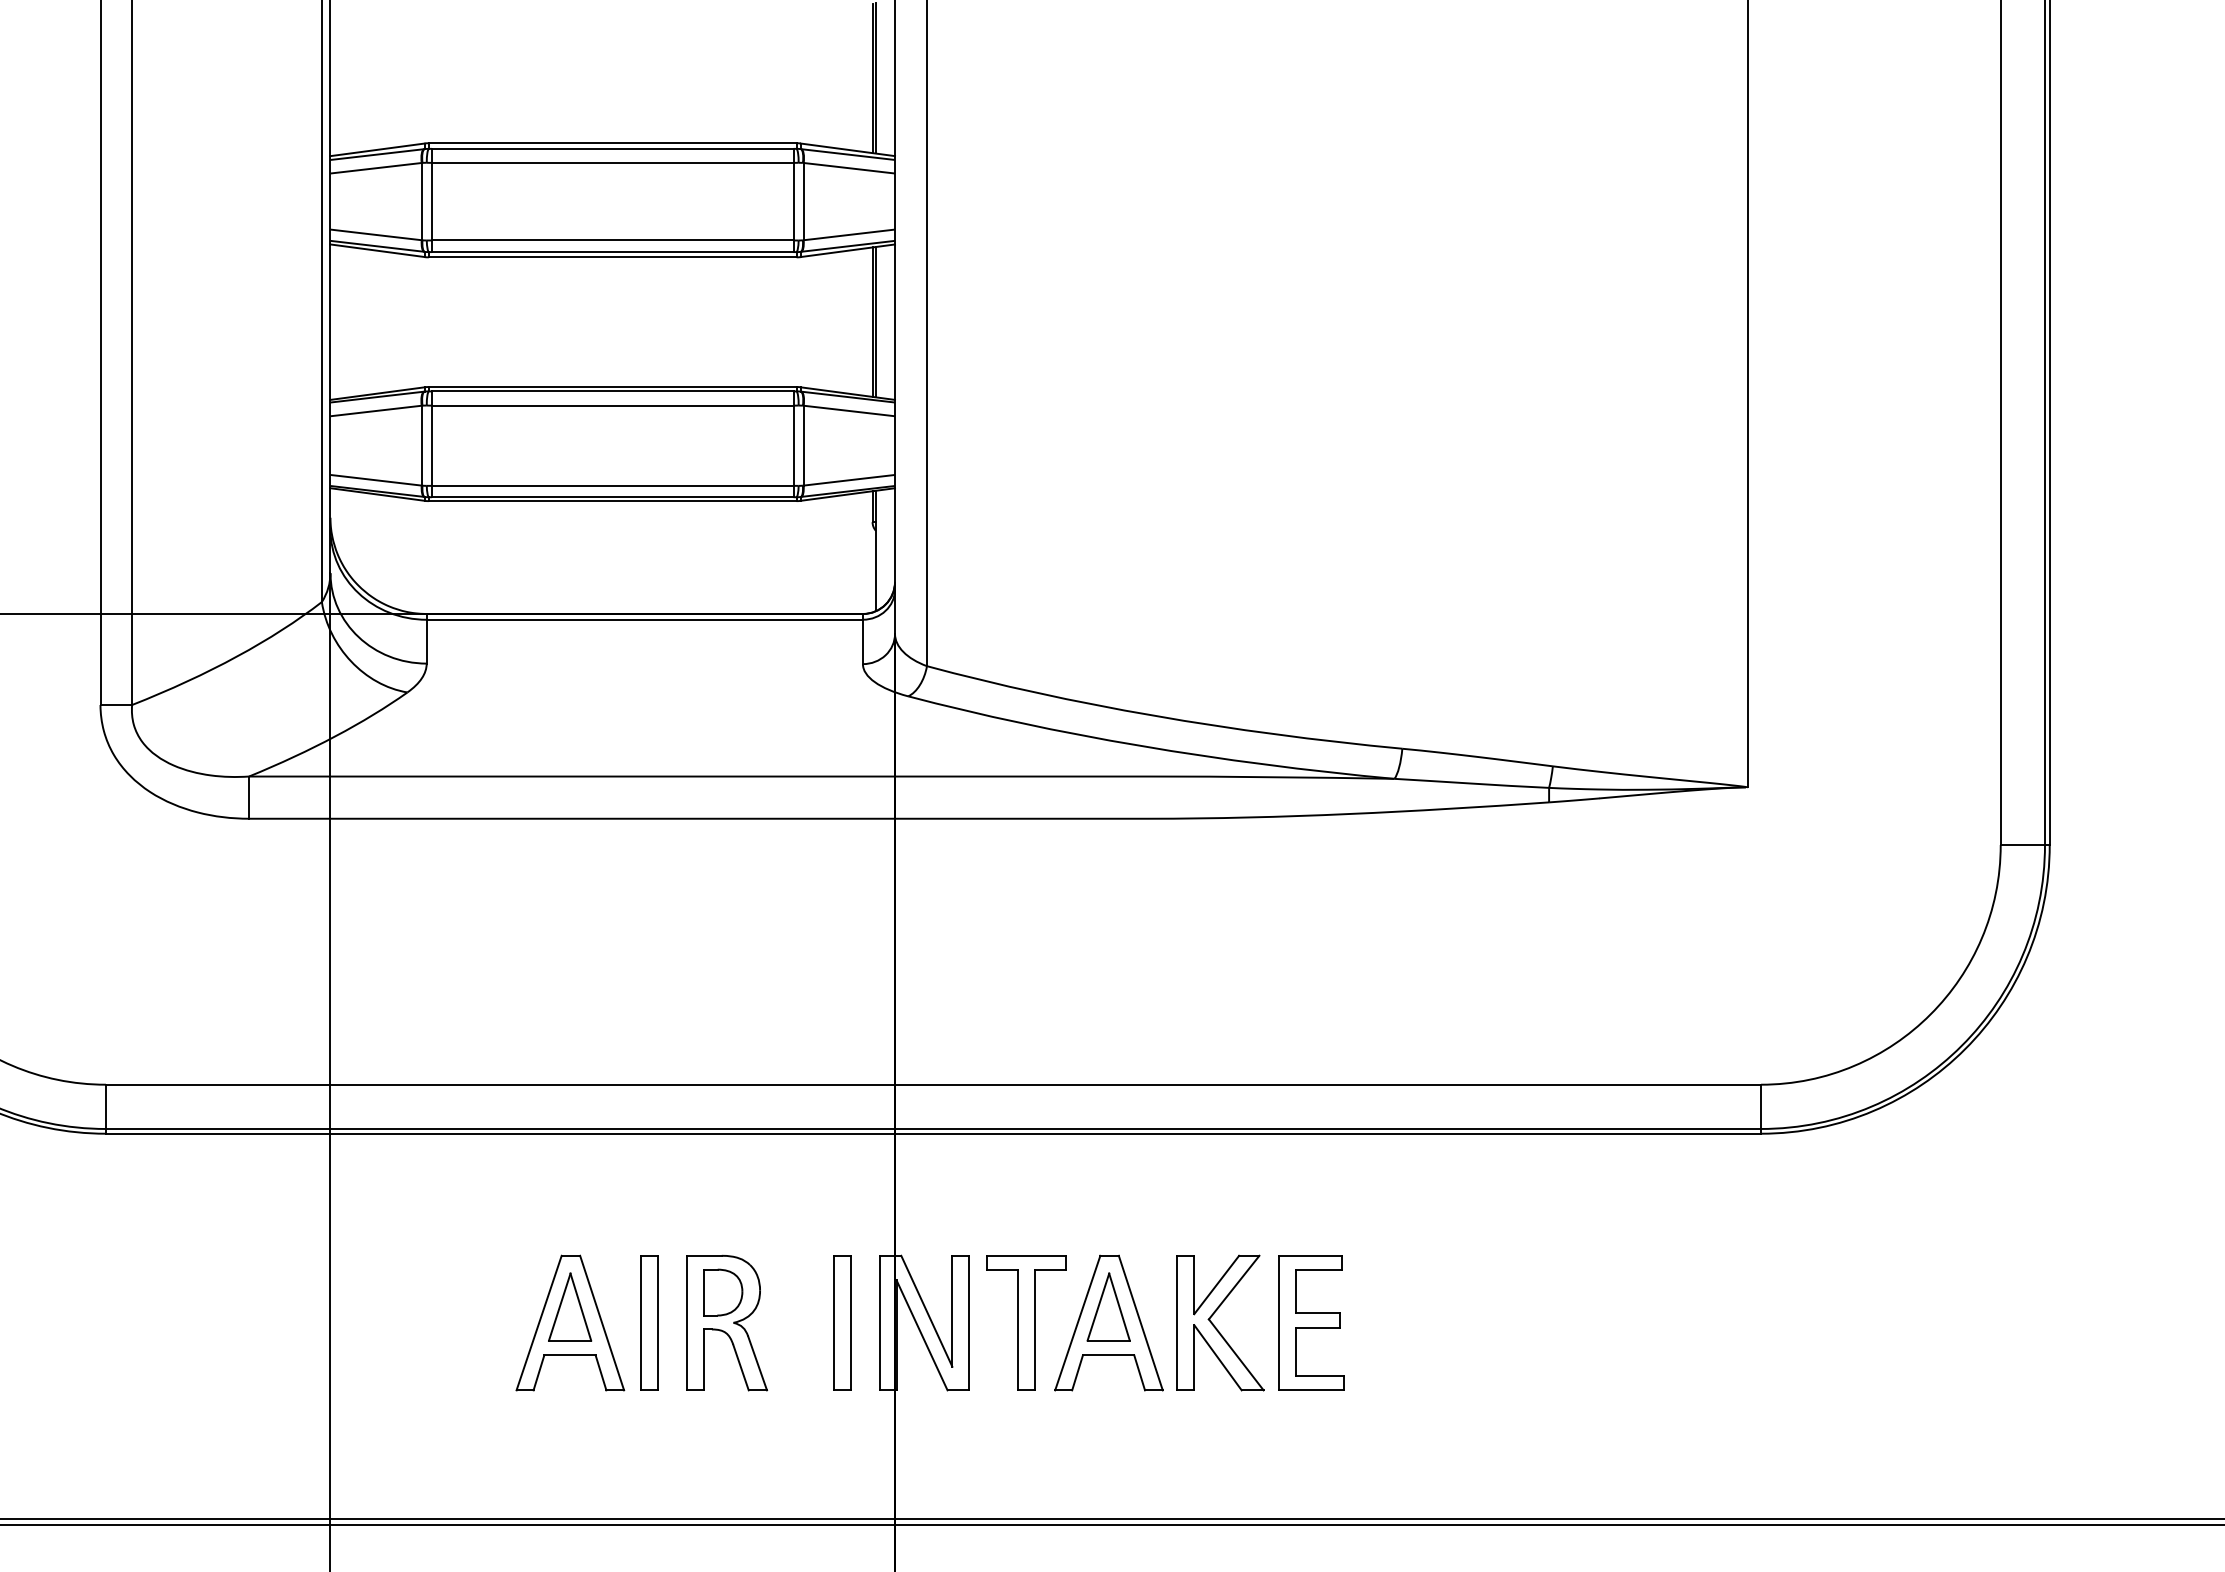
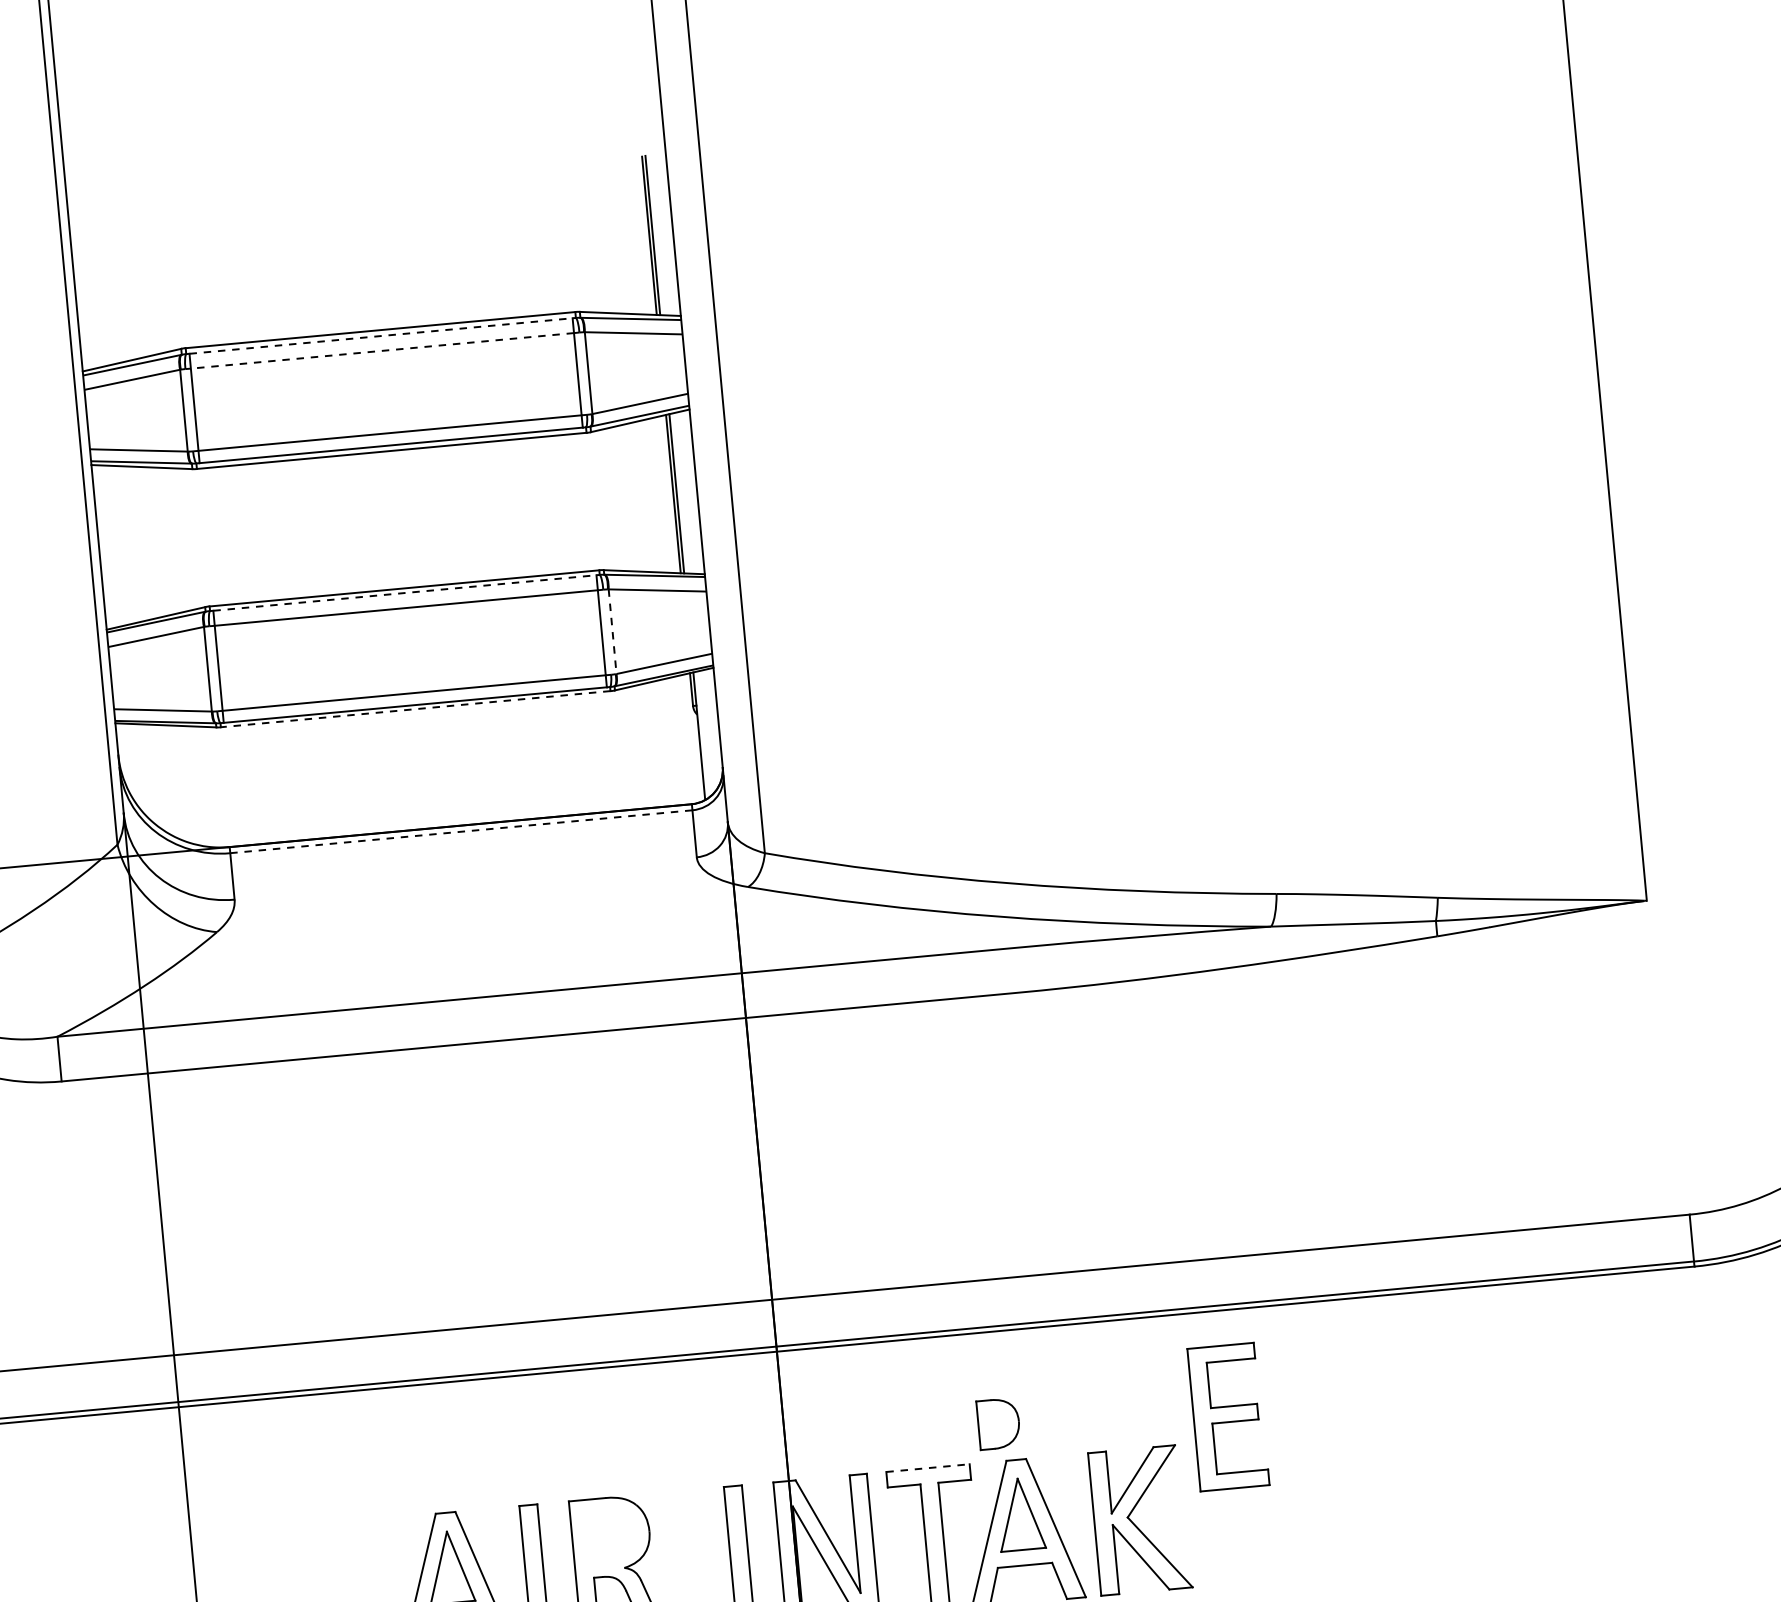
line: (612, 148) -> (380, 335), solid -> dashed
line: (612, 162) -> (382, 350), solid -> dashed
line: (612, 391) -> (404, 593), solid -> dashed
line: (803, 445) -> (612, 631), solid -> dashed
line: (612, 501) -> (415, 709), solid -> dashed
line: (644, 619) -> (460, 831), solid -> dashed
line: (1026, 1255) -> (928, 1467), solid -> dashed
part: (723, 1292) -> (998, 1423), moved
part: (1311, 1322) -> (1227, 1416), moved

